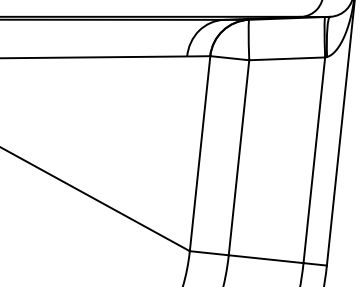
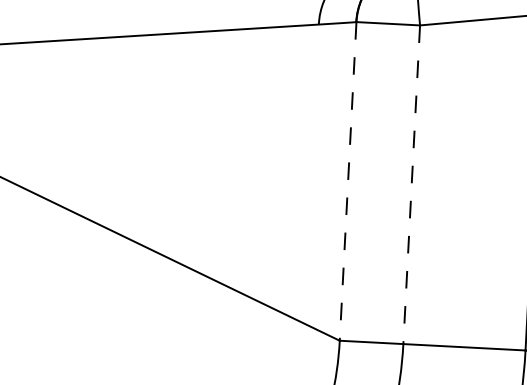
line: (200, 154) -> (348, 182), solid -> dashed
line: (238, 158) -> (410, 185), solid -> dashed

